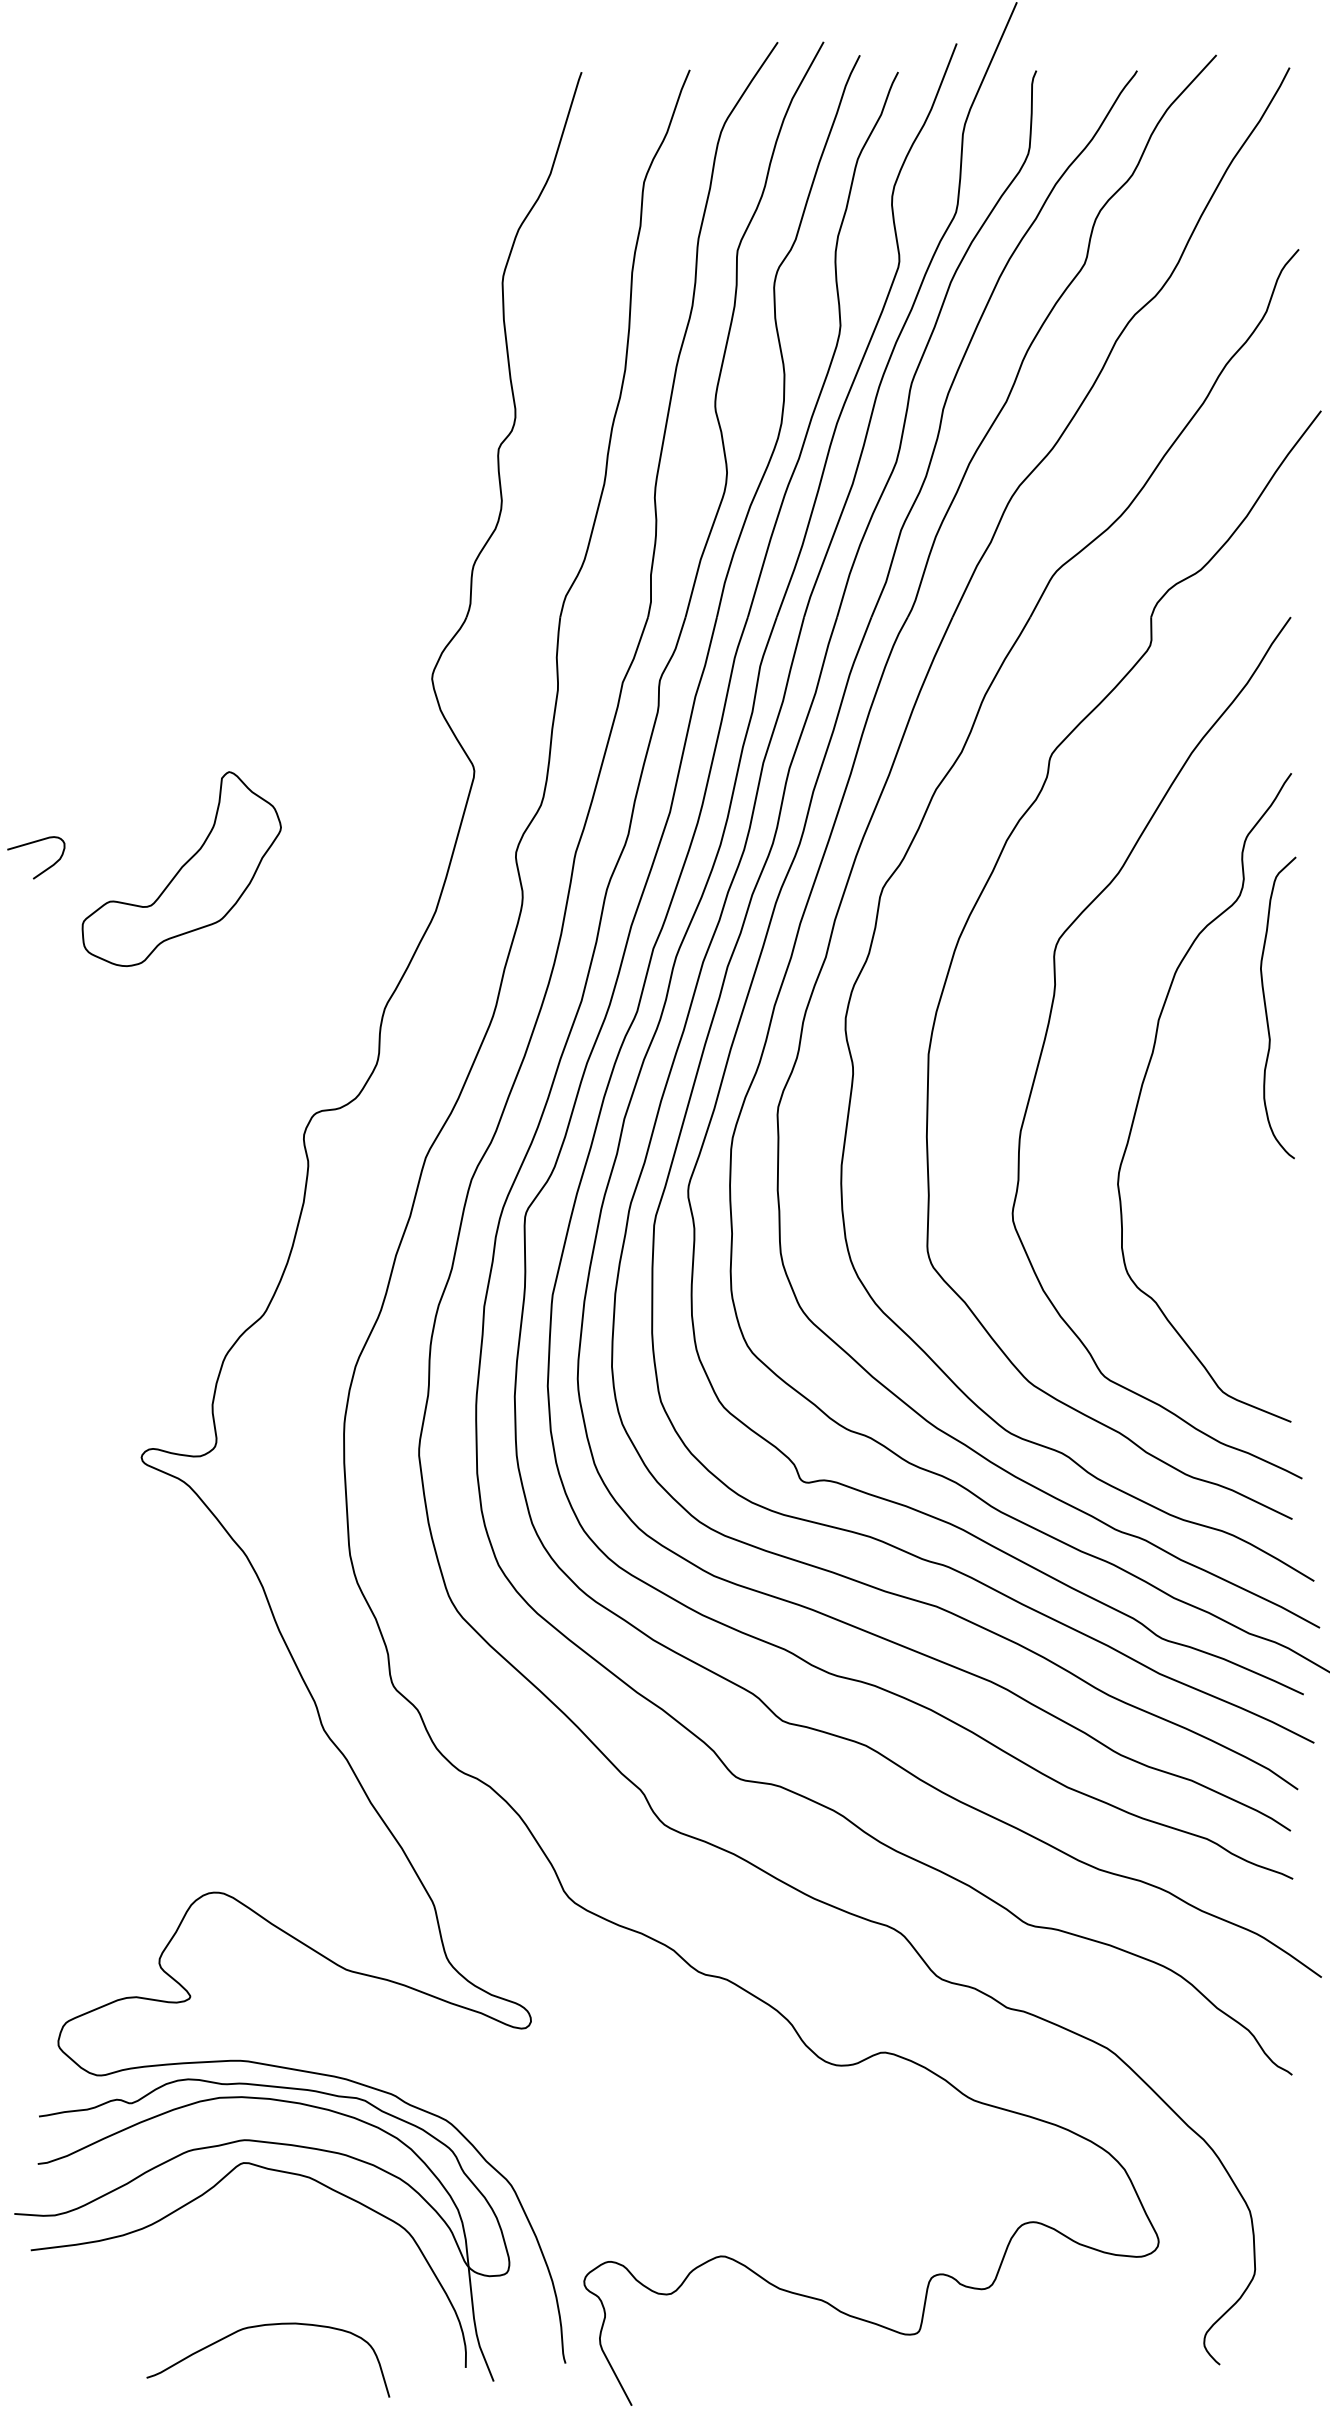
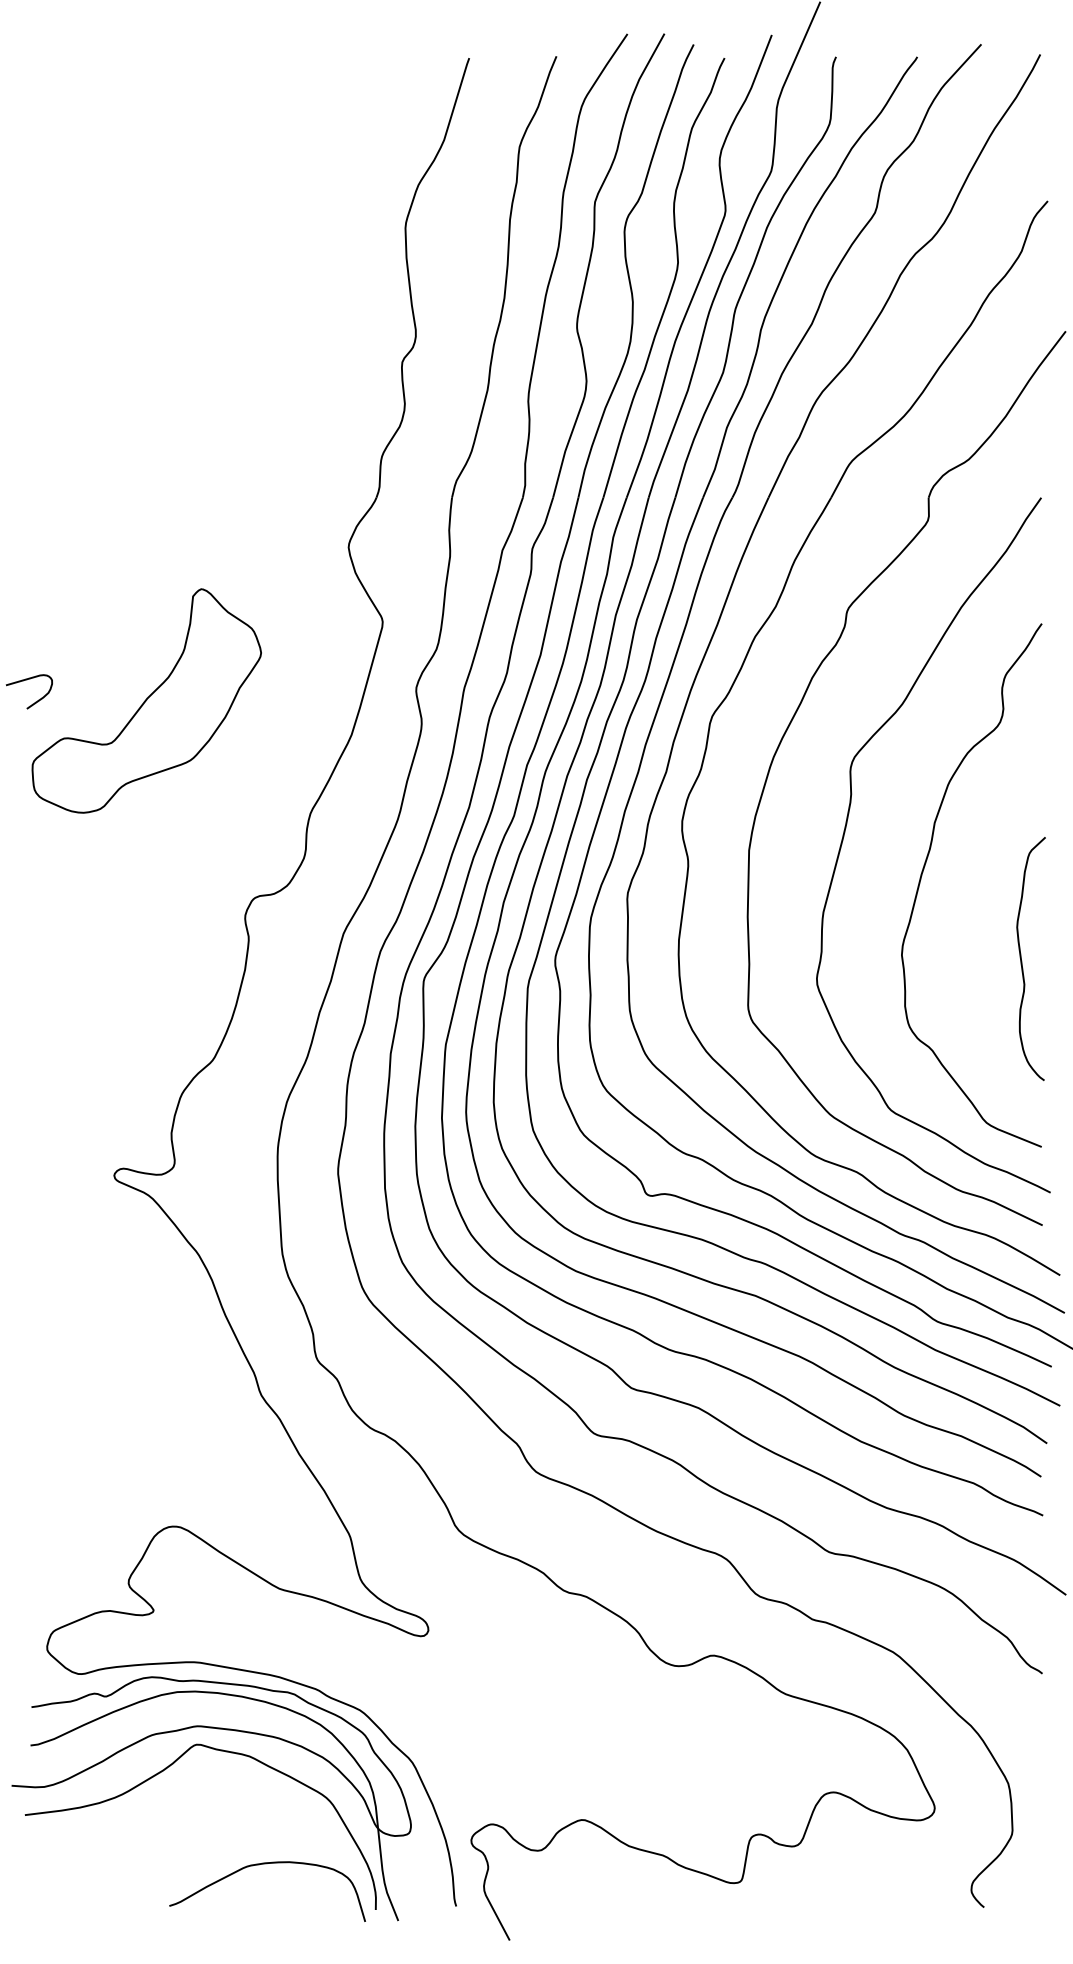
part: (181, 868) -> (146, 700), size x1.43
curve: (1267, 1009) -> (1022, 960), moved
curve: (267, 2326) -> (266, 1864), moved

